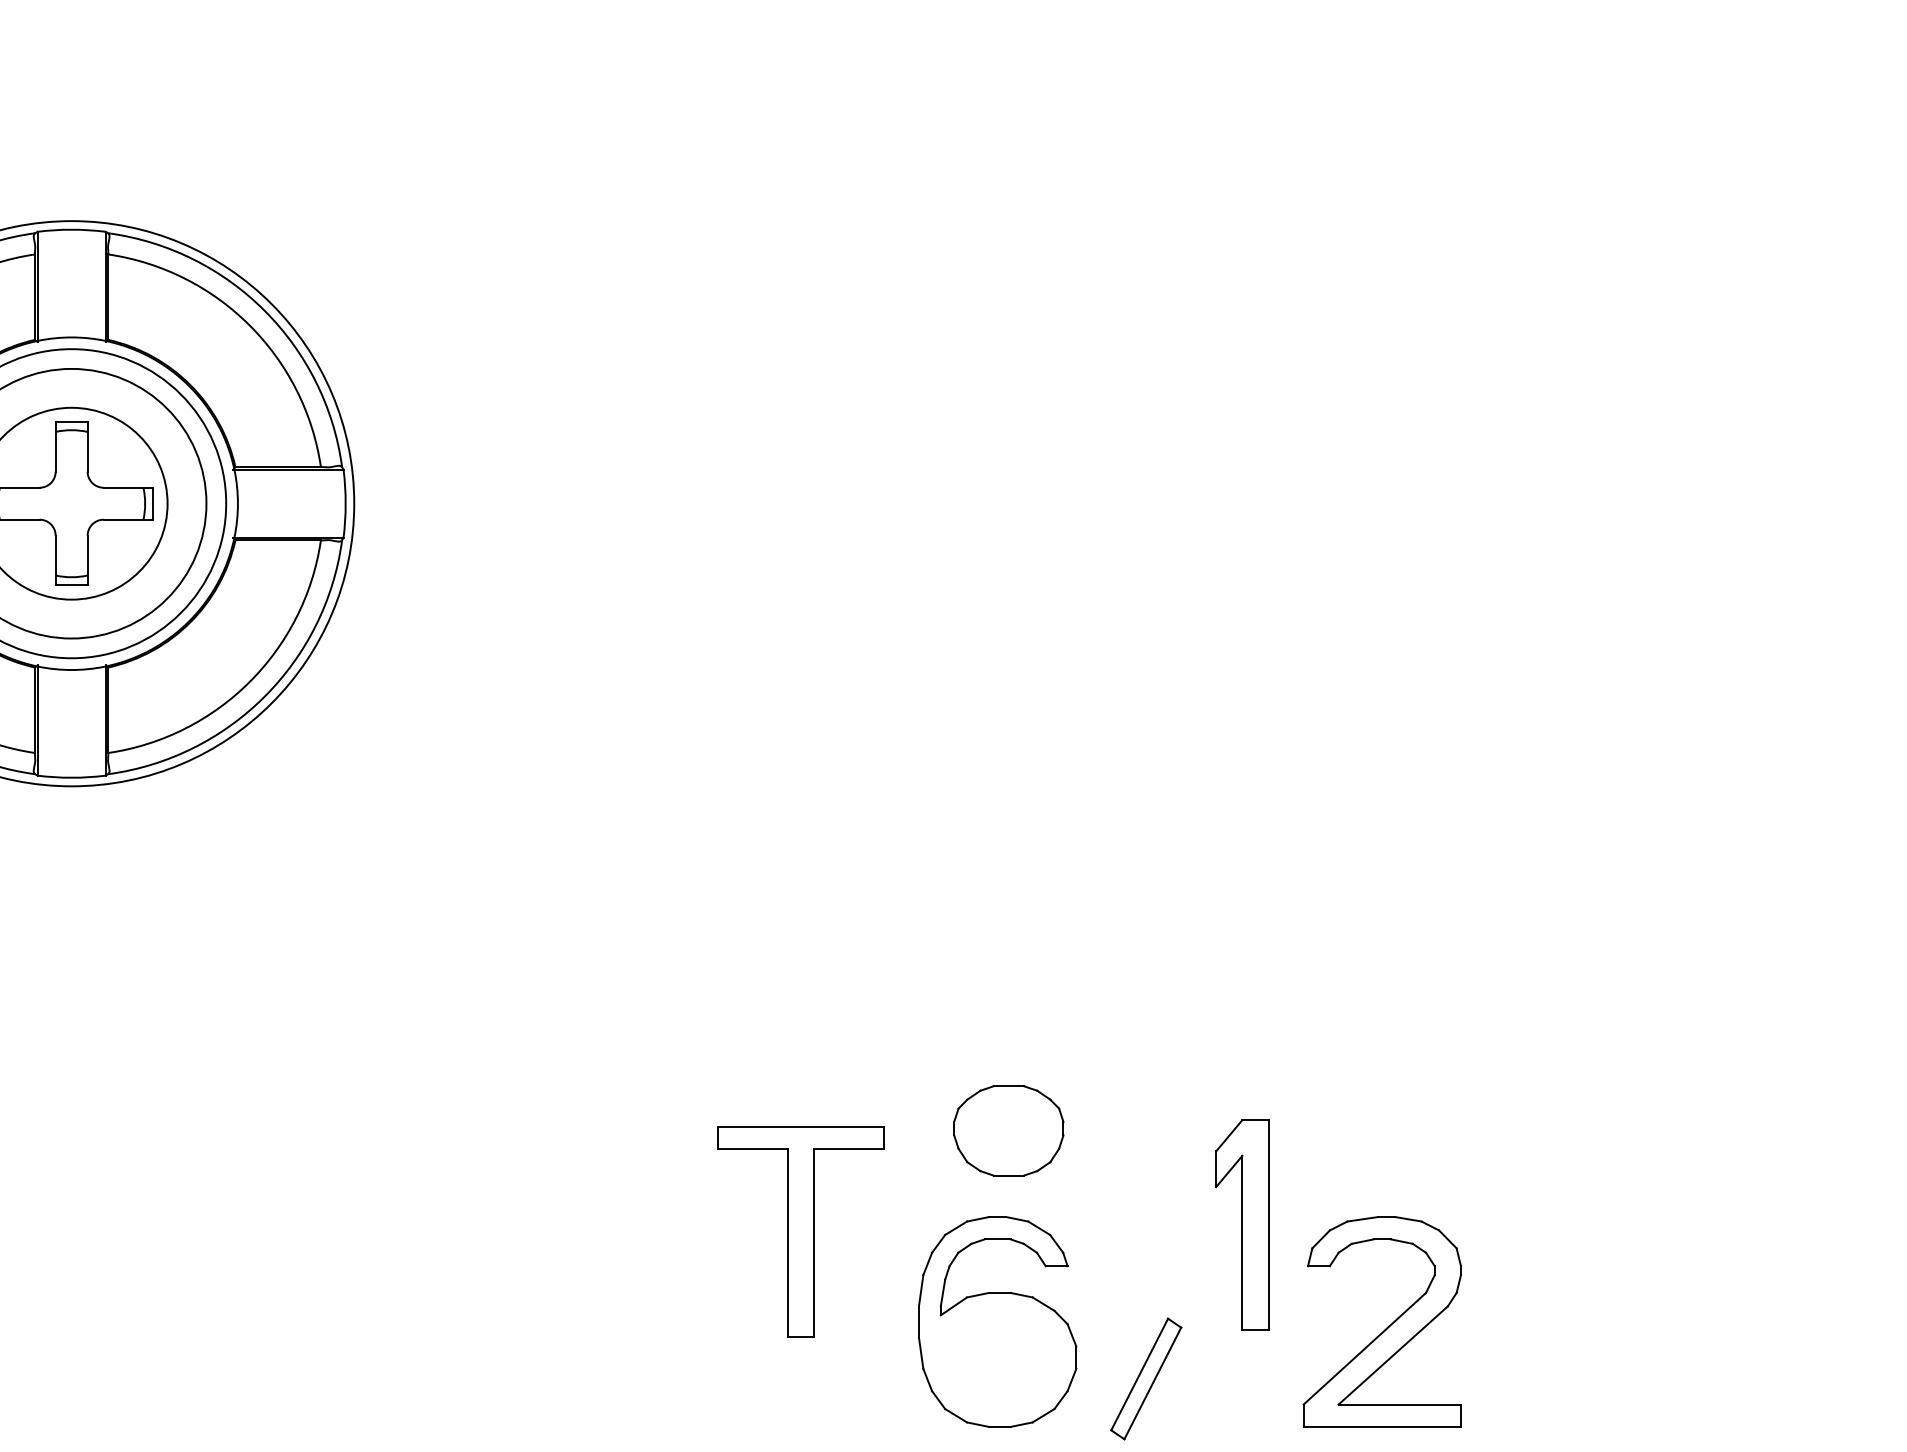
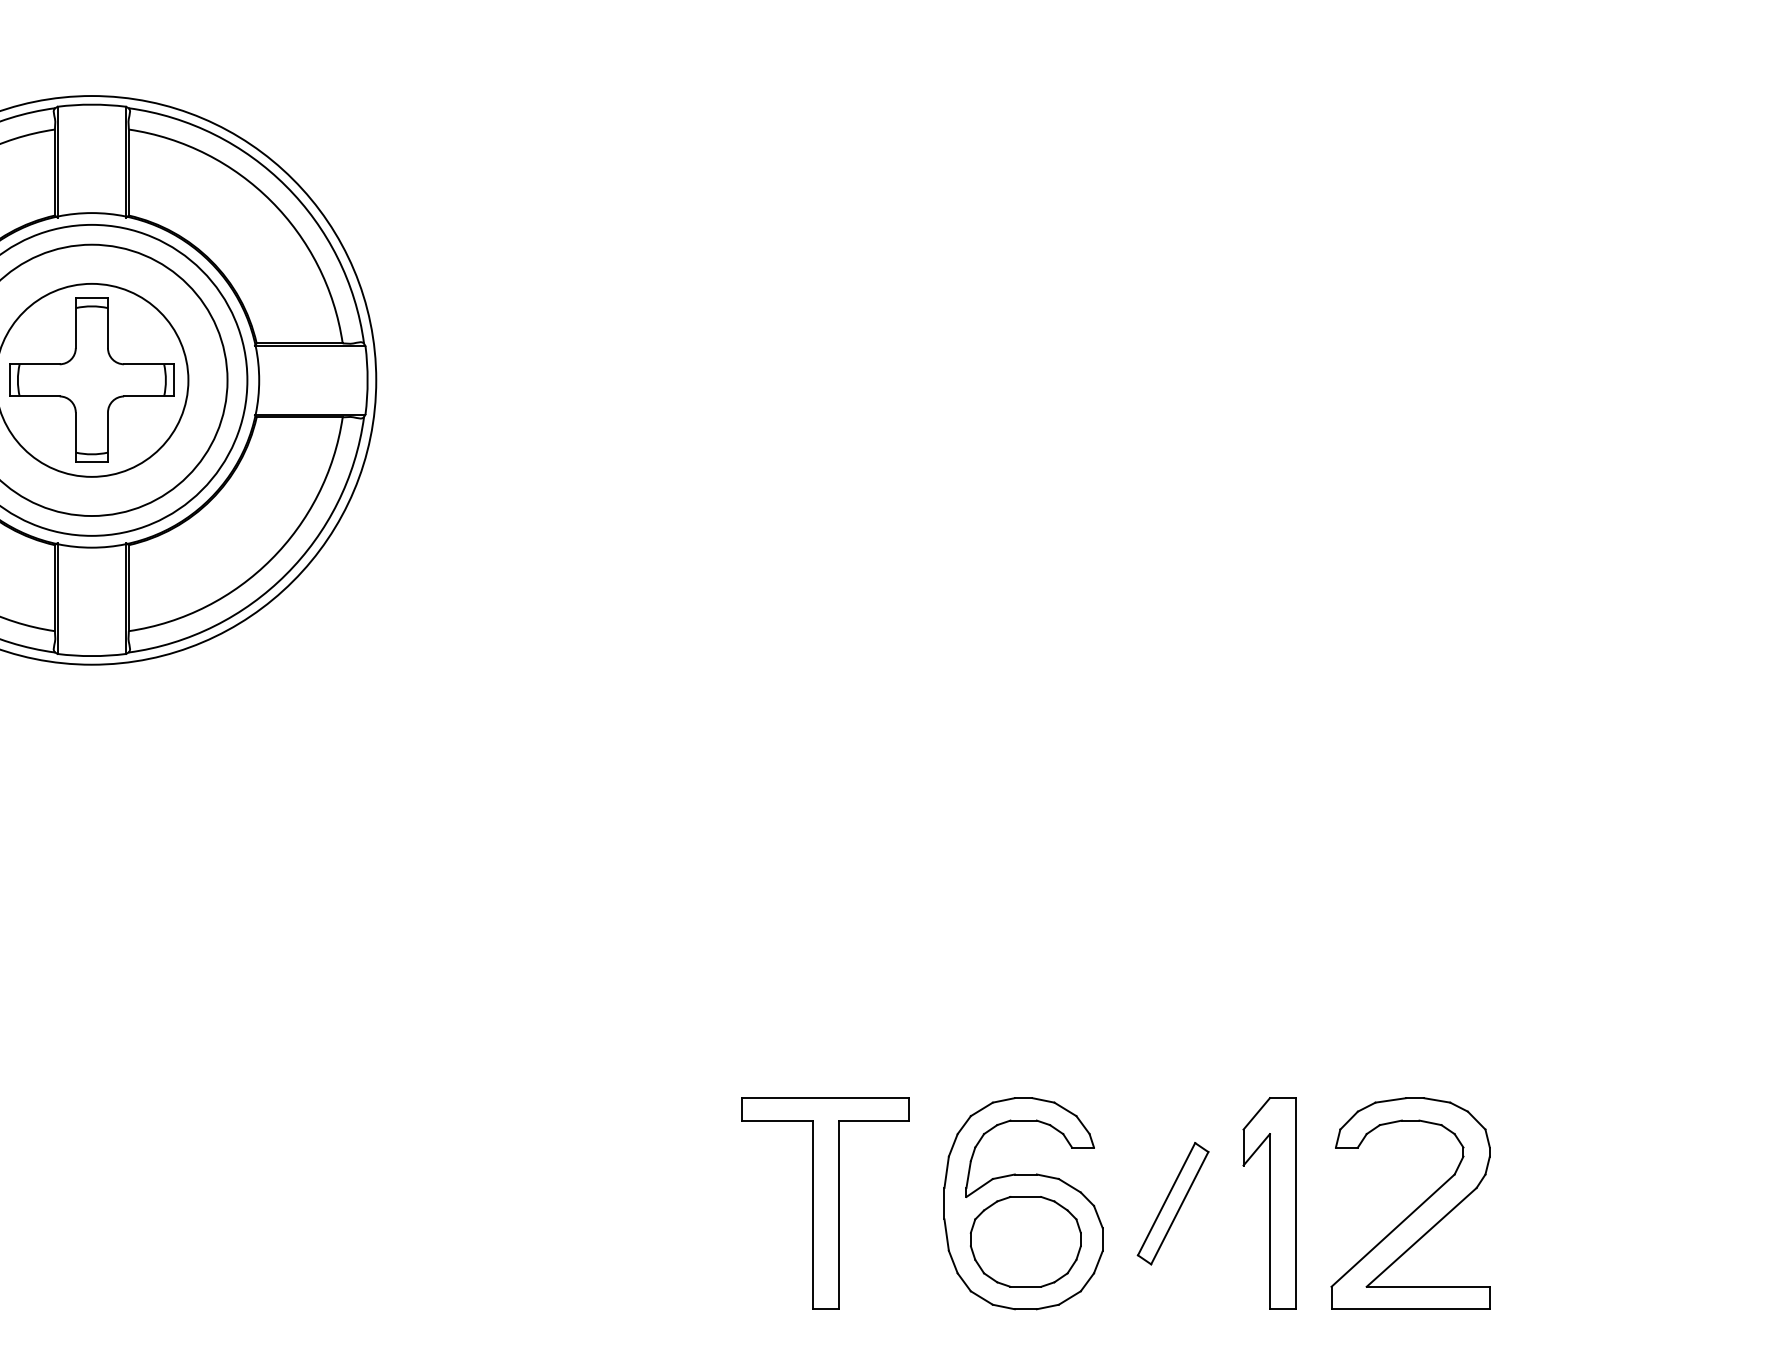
part: (1008, 1130) -> (1025, 1241), moved
part: (1242, 1224) -> (1270, 1203), moved
part: (800, 1231) -> (825, 1203), moved
part: (1146, 1378) -> (1173, 1203), moved

